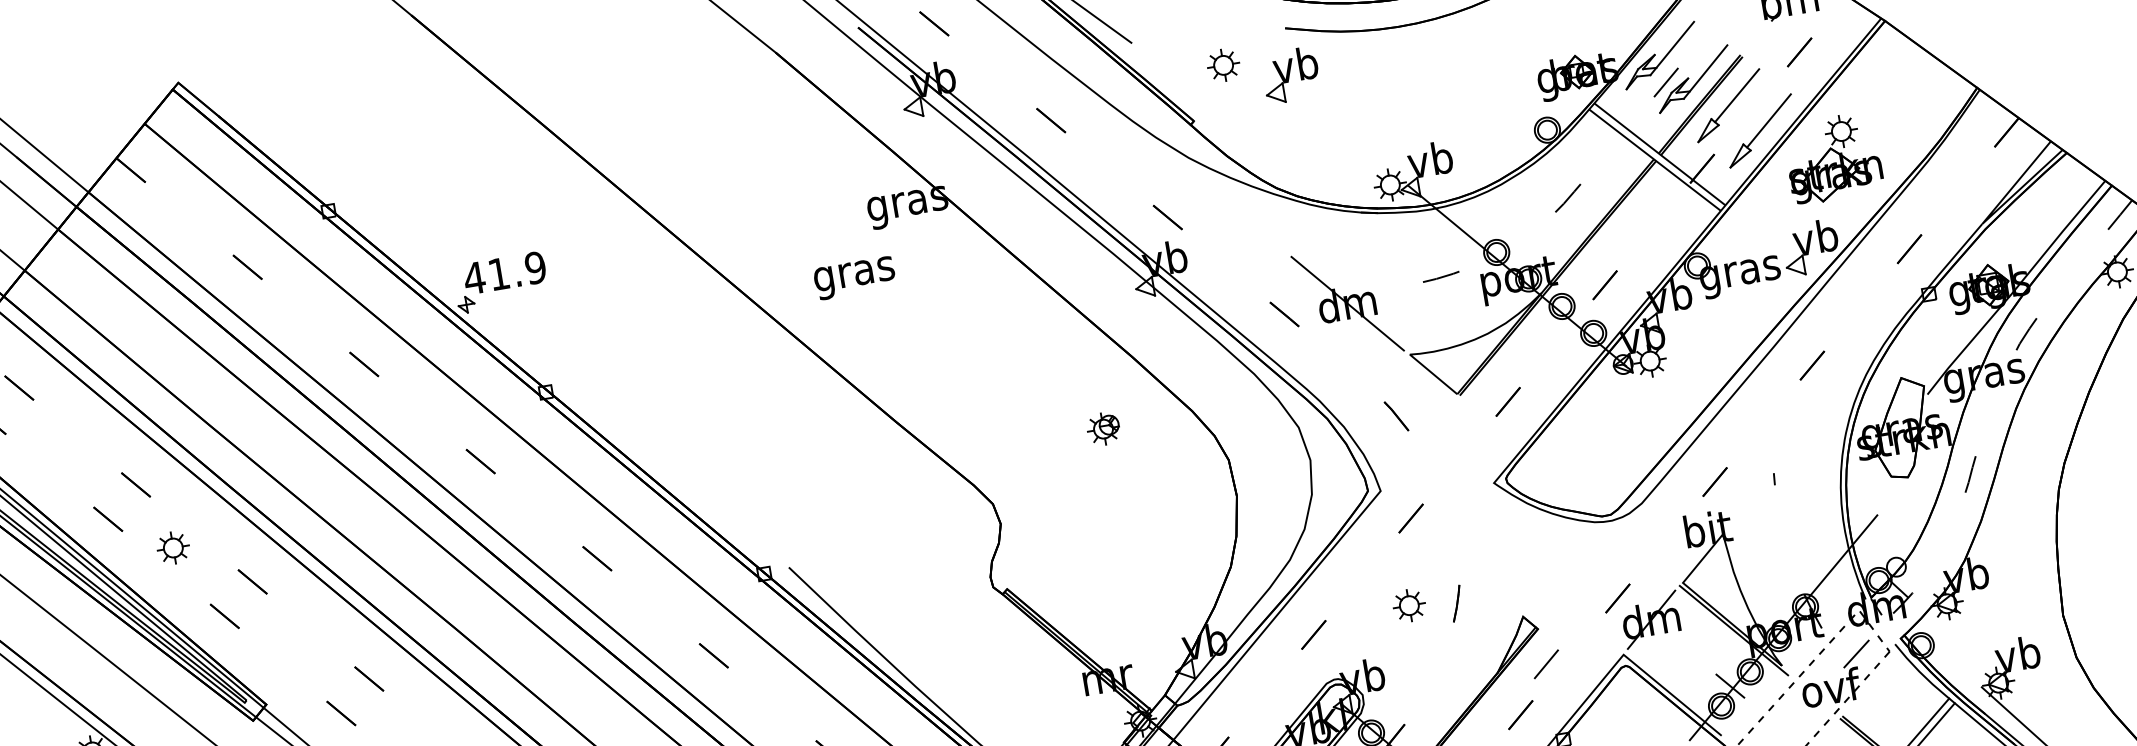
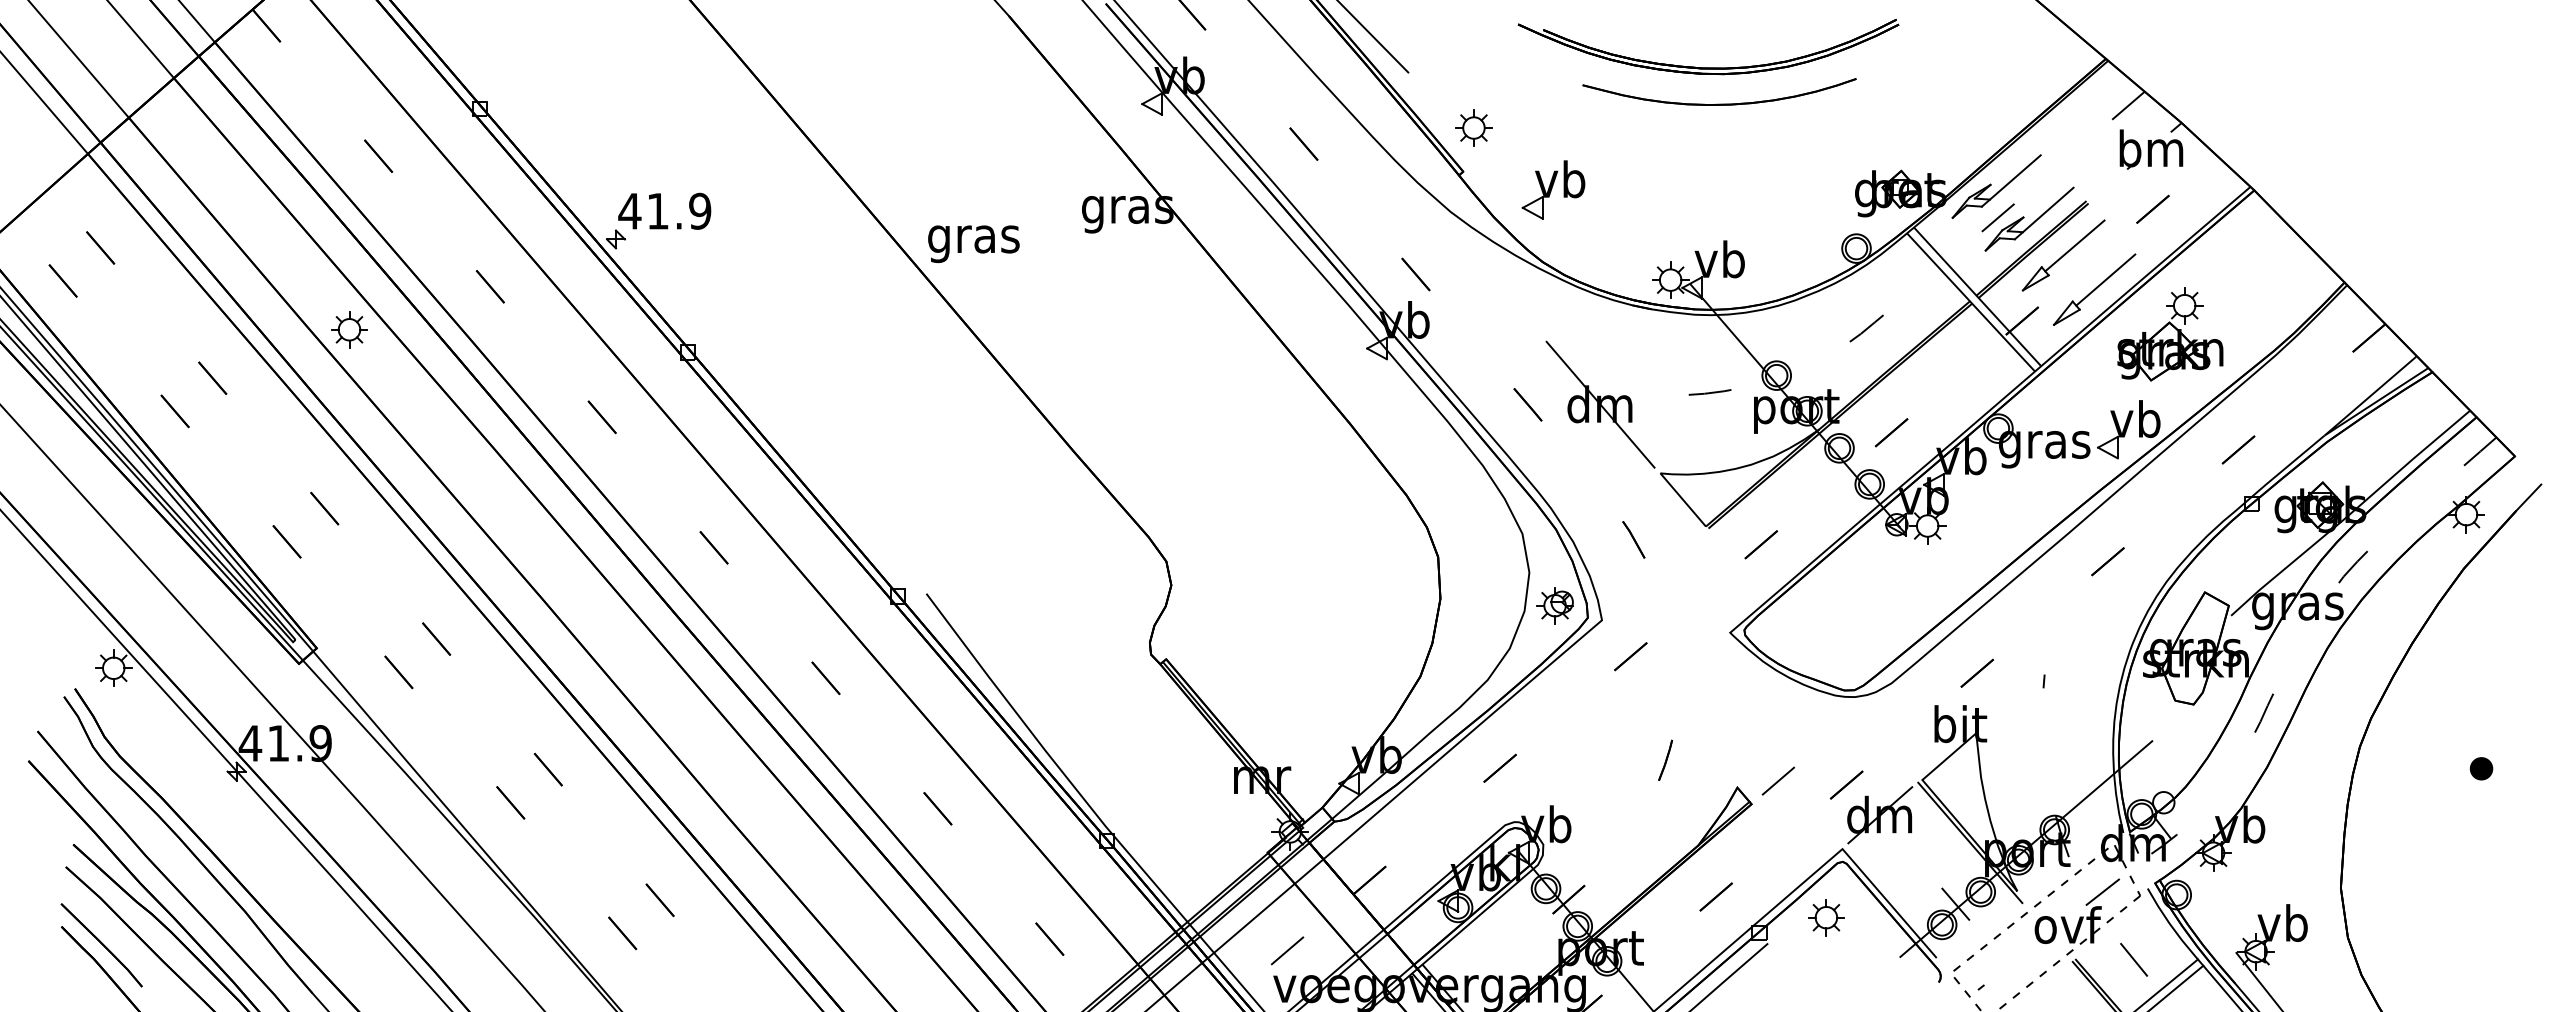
part: (1223, 64) -> (1473, 127), moved
part: (1291, 74) -> (1553, 189), moved
text: (854, 278) -> (973, 244), moved
part: (1102, 429) -> (1554, 605), moved
part: (173, 547) -> (349, 329), moved
part: (1409, 605) -> (1826, 917), moved
line: (1546, 663) -> (1778, 780), moved
line: (1894, 708) -> (2134, 960), added

